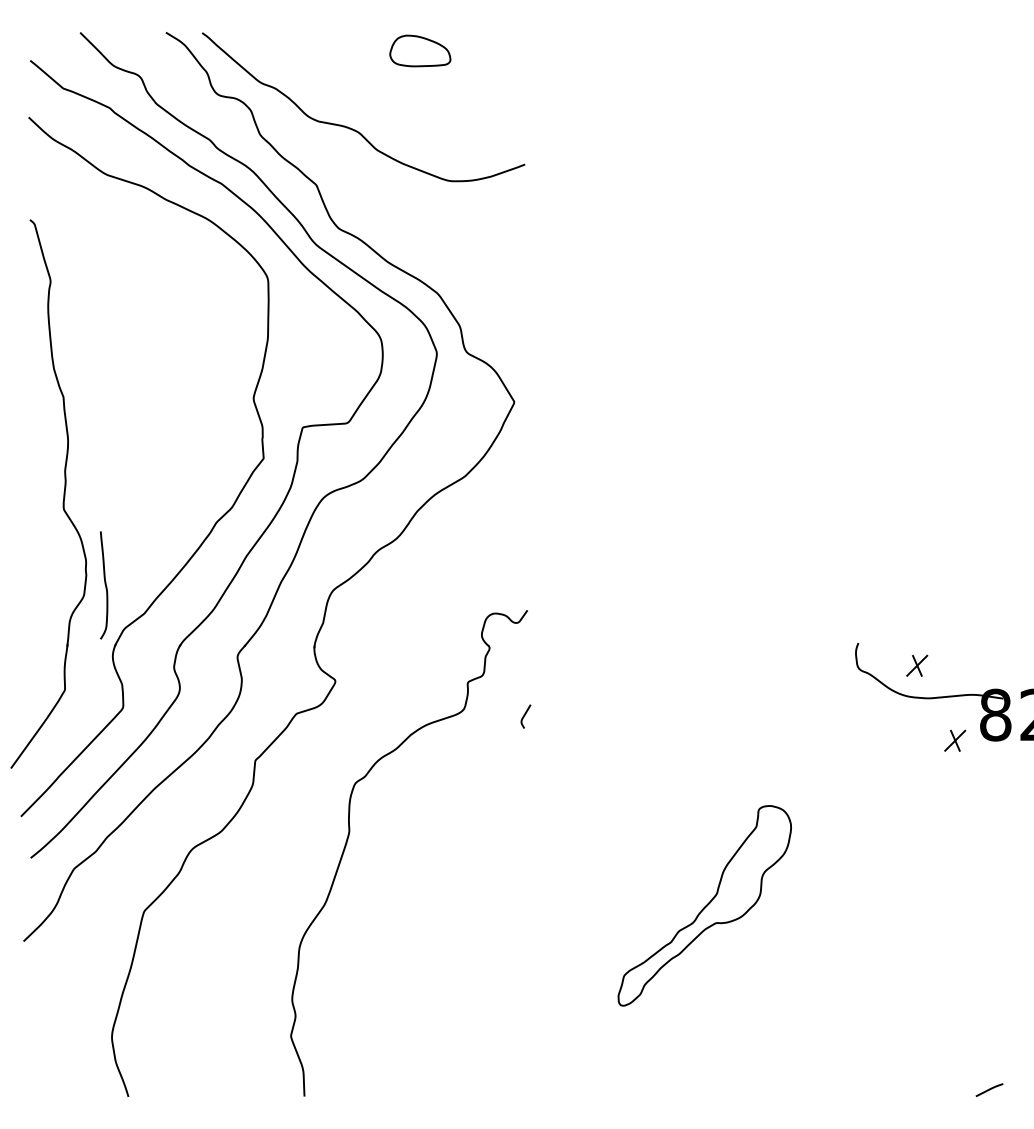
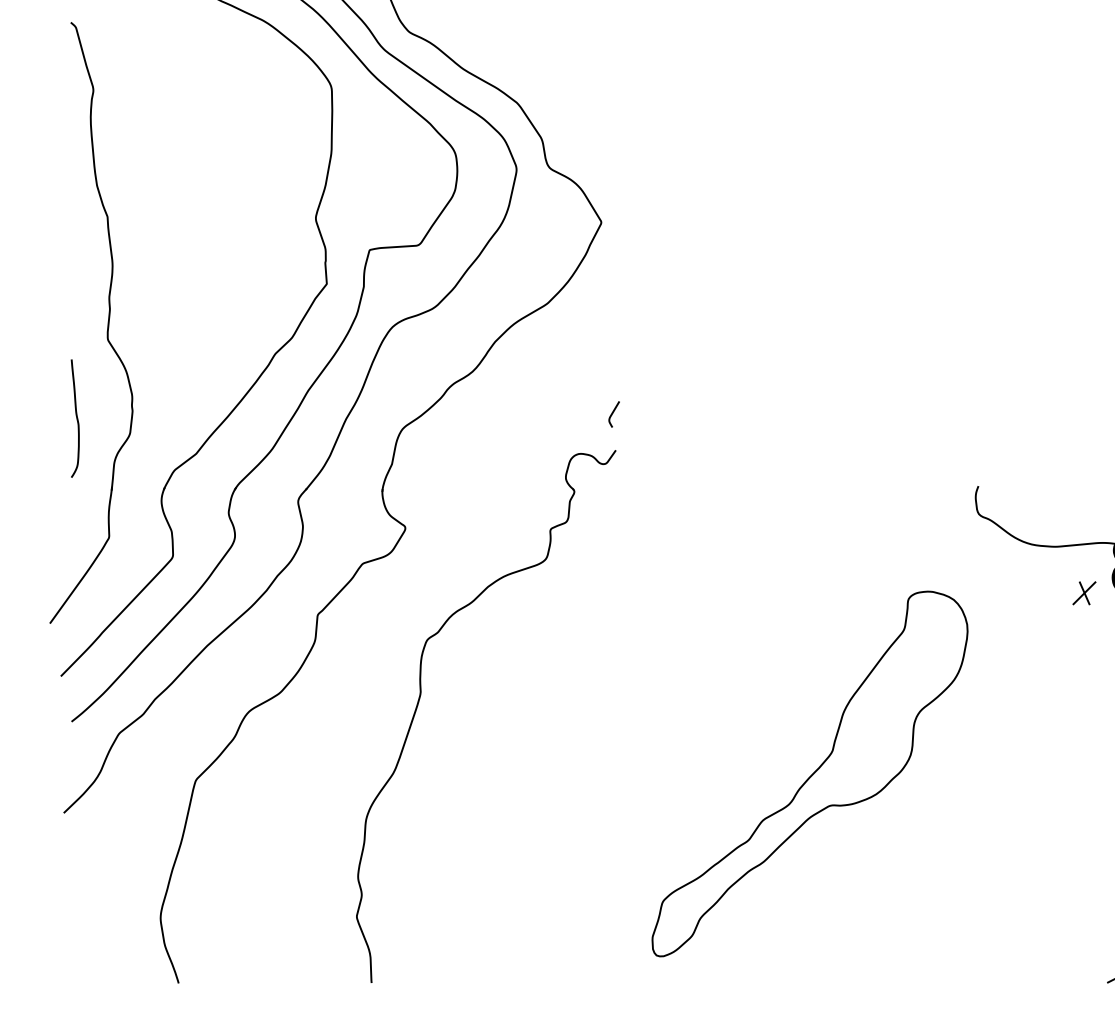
curve: (104, 584) -> (75, 417), moved
part: (917, 665) -> (1043, 510), removed
curve: (525, 715) -> (613, 413), moved
part: (704, 905) -> (809, 773), size x1.67

